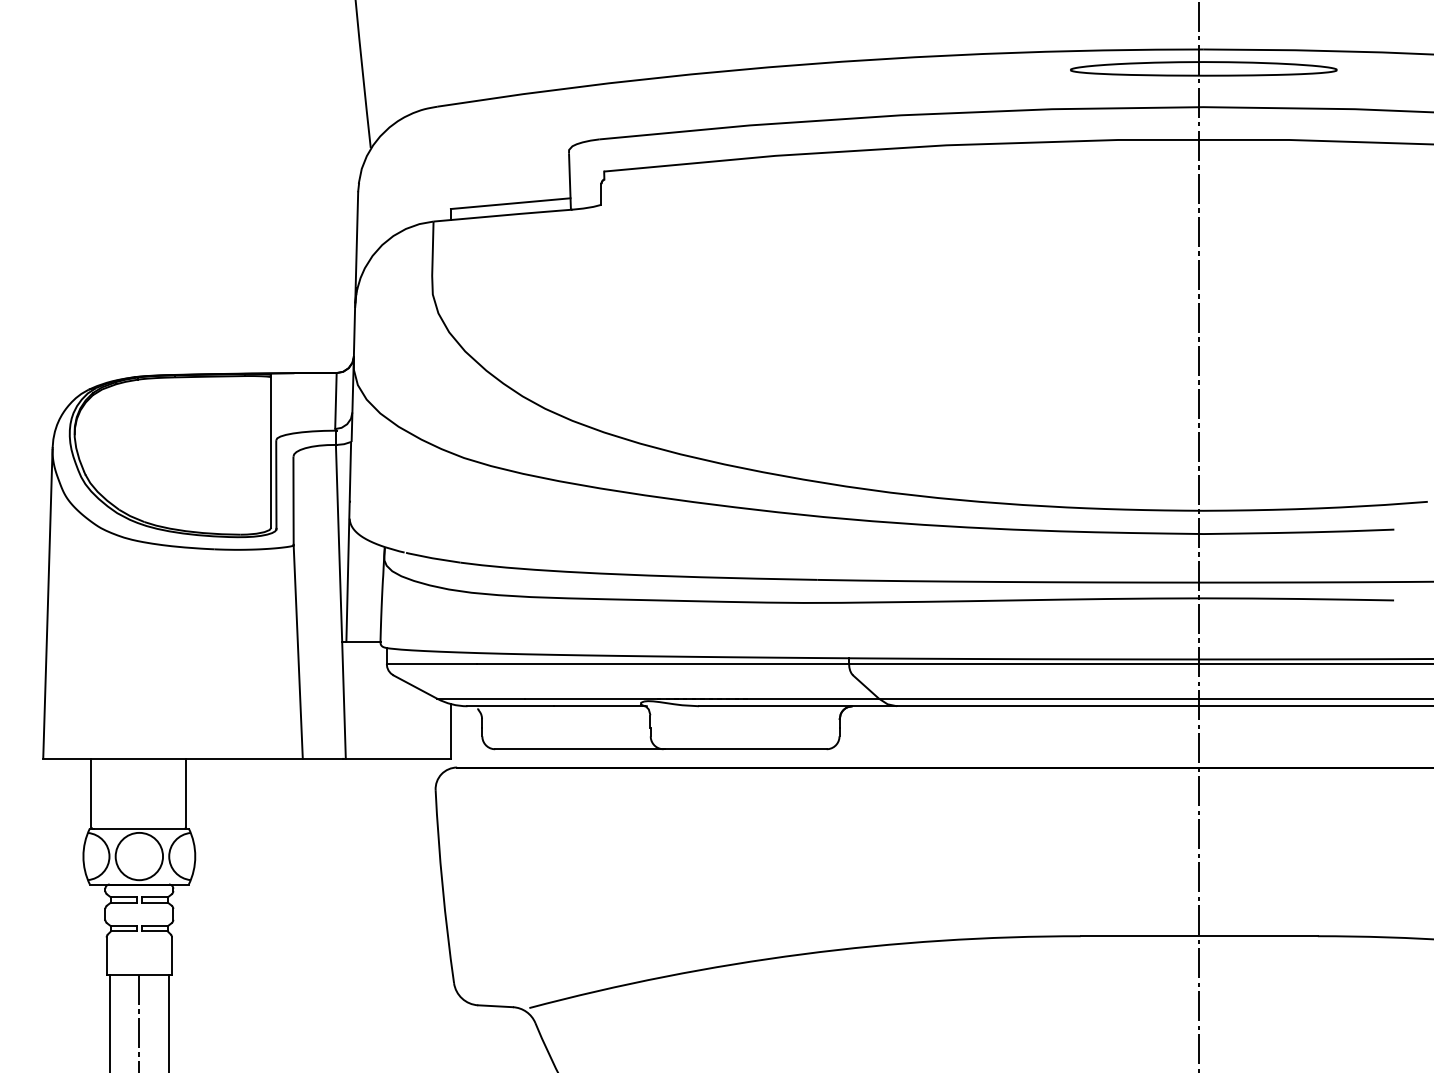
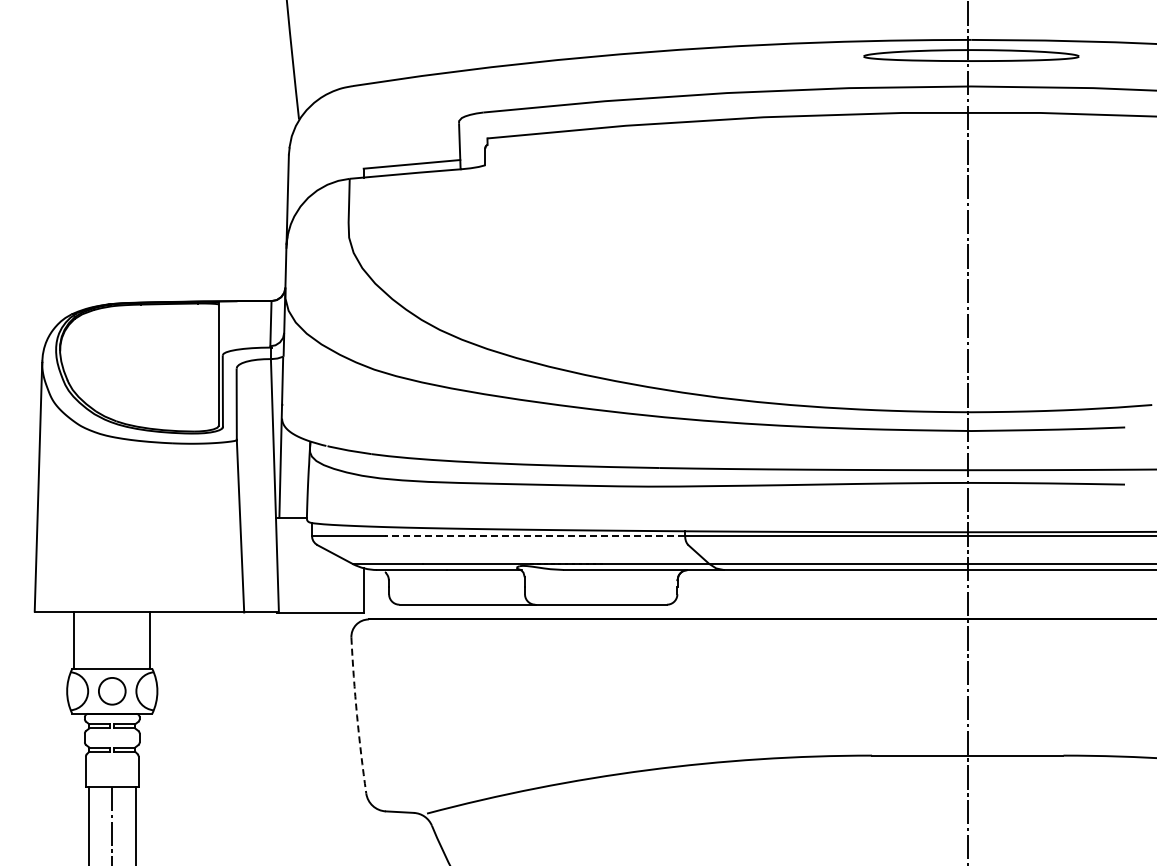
line: (662, 663) -> (534, 535), solid -> dashed
circle: (139, 856) -> (112, 691), size x0.7
arc: (443, 886) -> (357, 715), solid -> dashed

